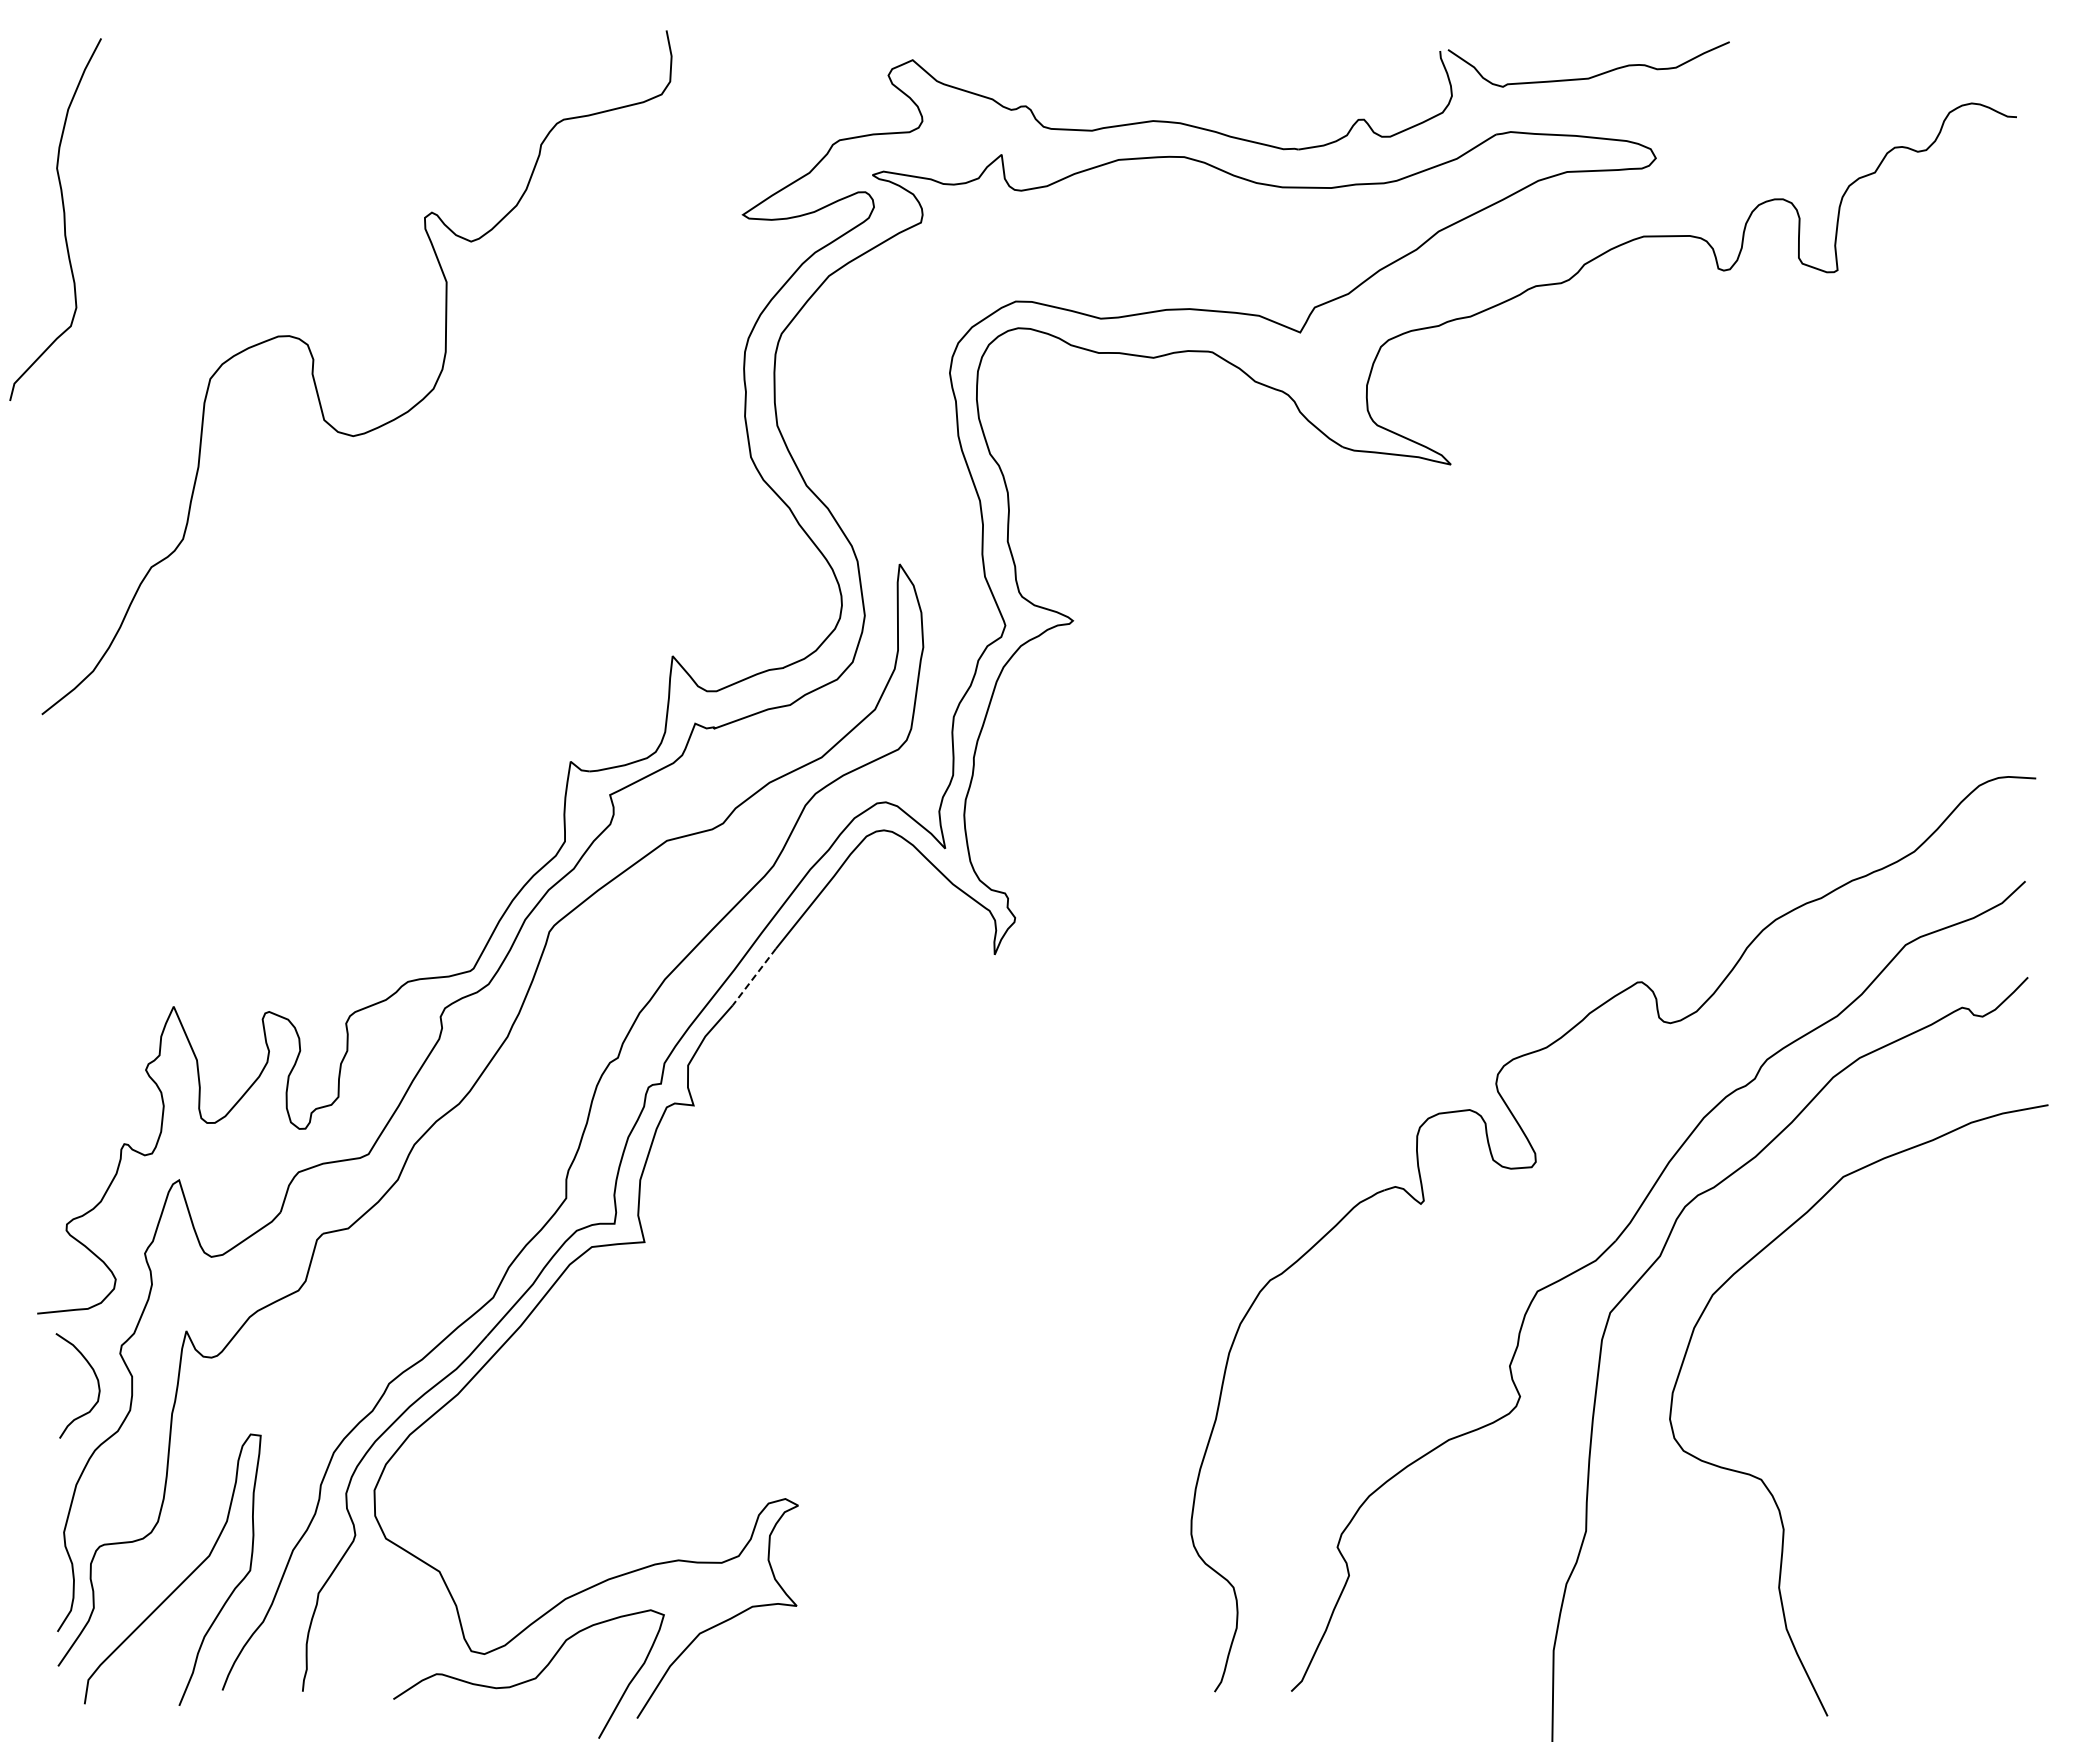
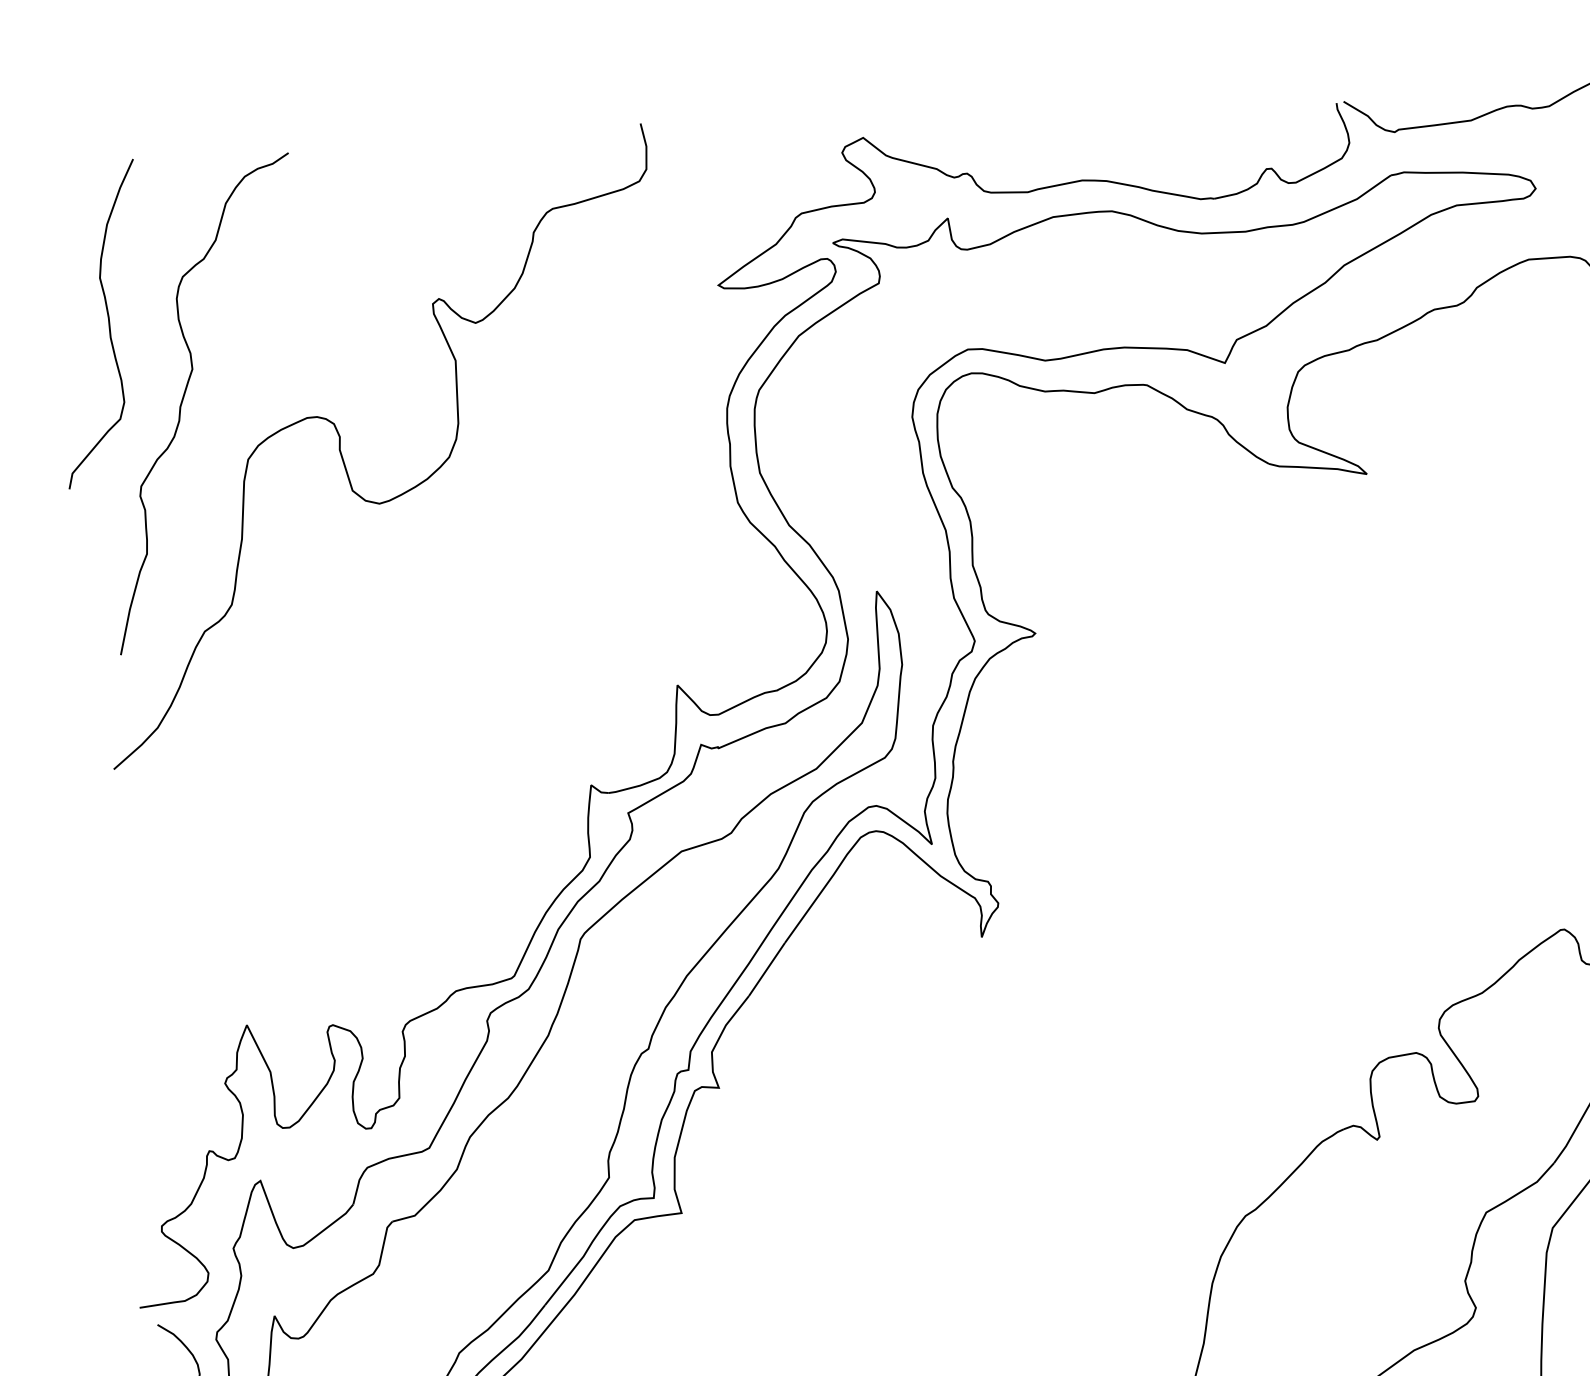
curve: (144, 303) -> (185, 395), added
line: (754, 977) -> (767, 969), dashed -> solid

